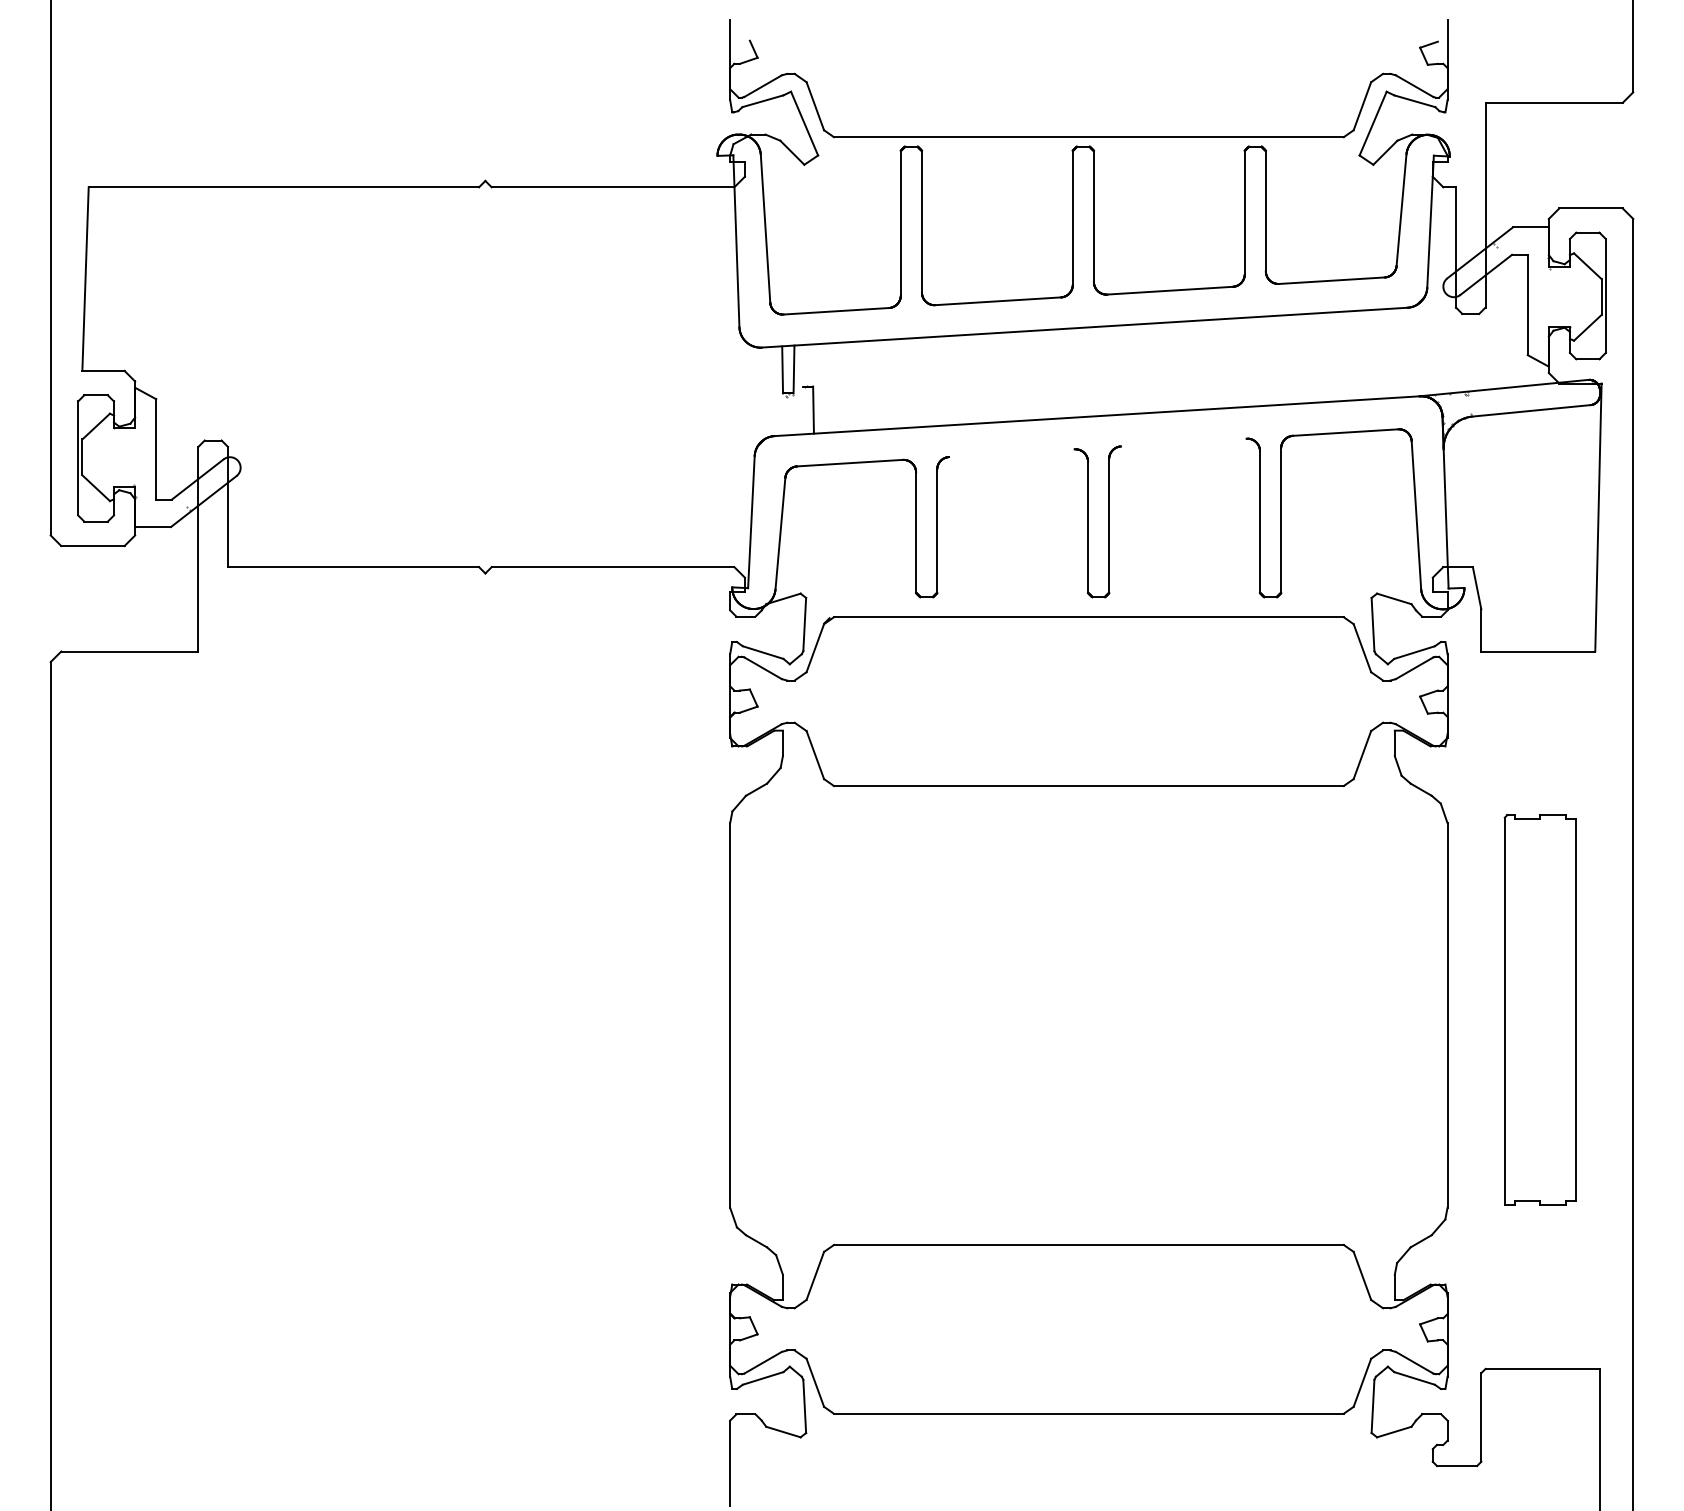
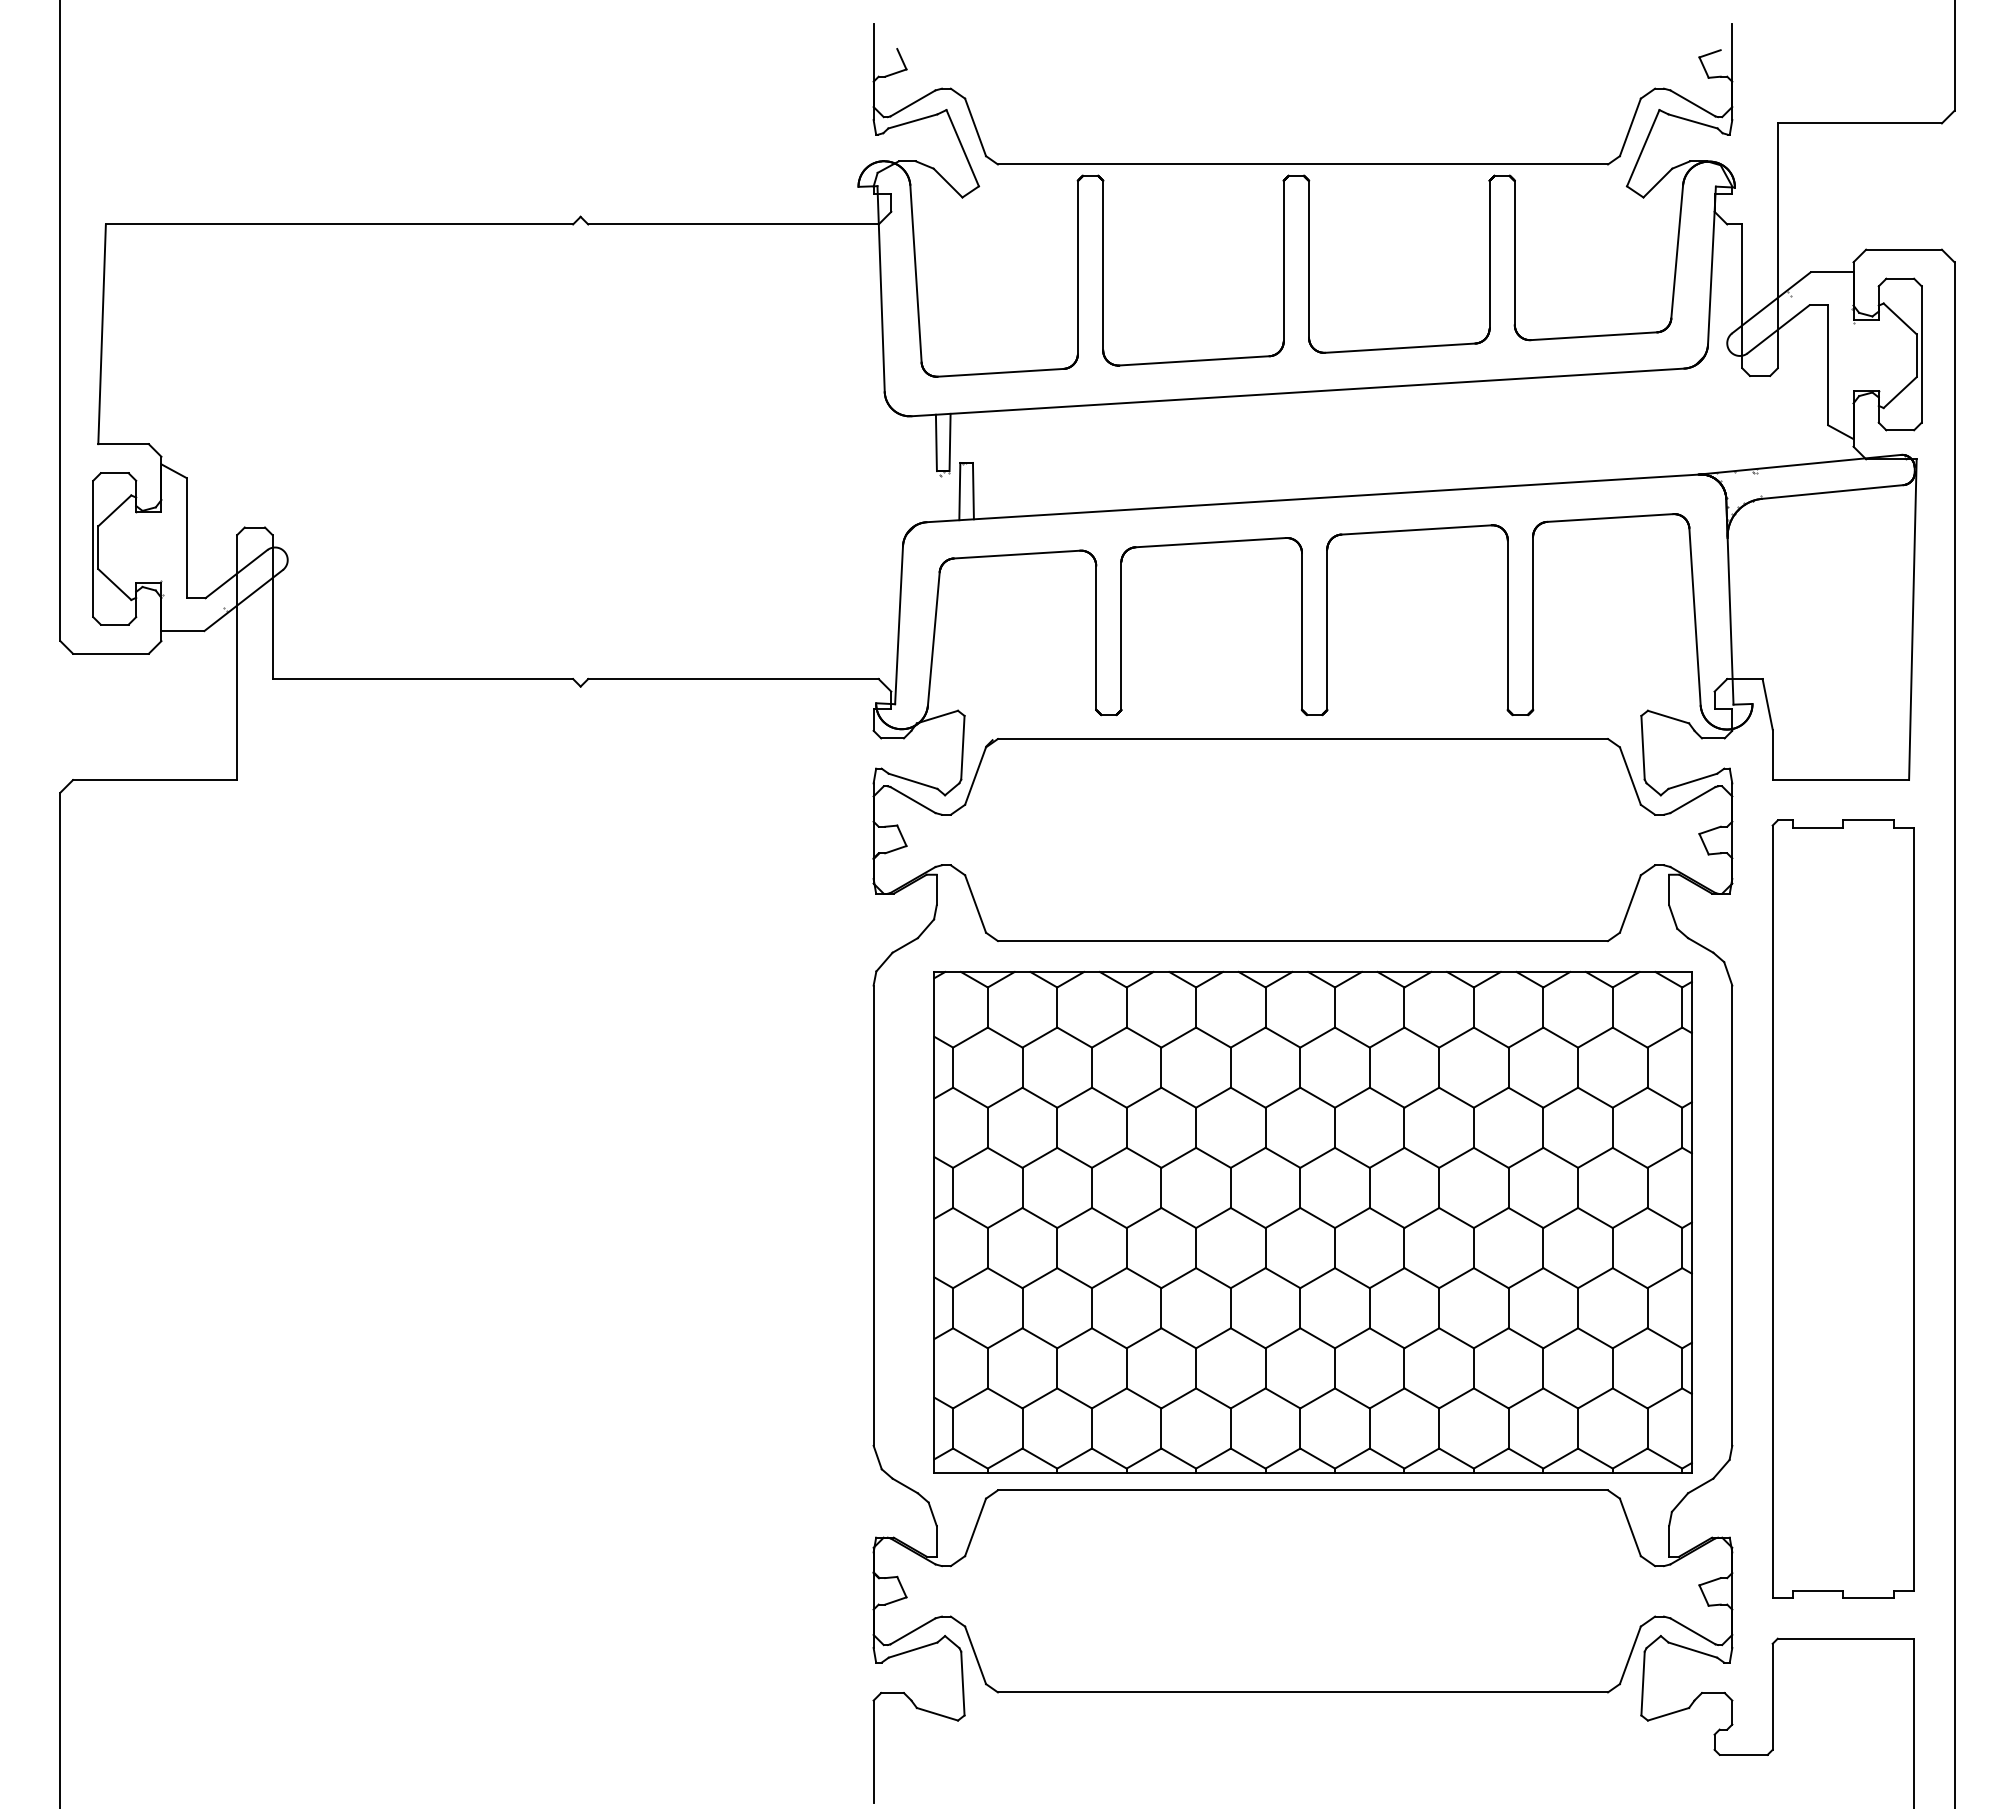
line: (801, 410) -> (959, 491), added
line: (1183, 442) -> (1416, 529), added
line: (1011, 453) -> (1210, 542), added
part: (1539, 1009) -> (1842, 1208), size x1.67
part: (1096, 1021) -> (1312, 1222), added

